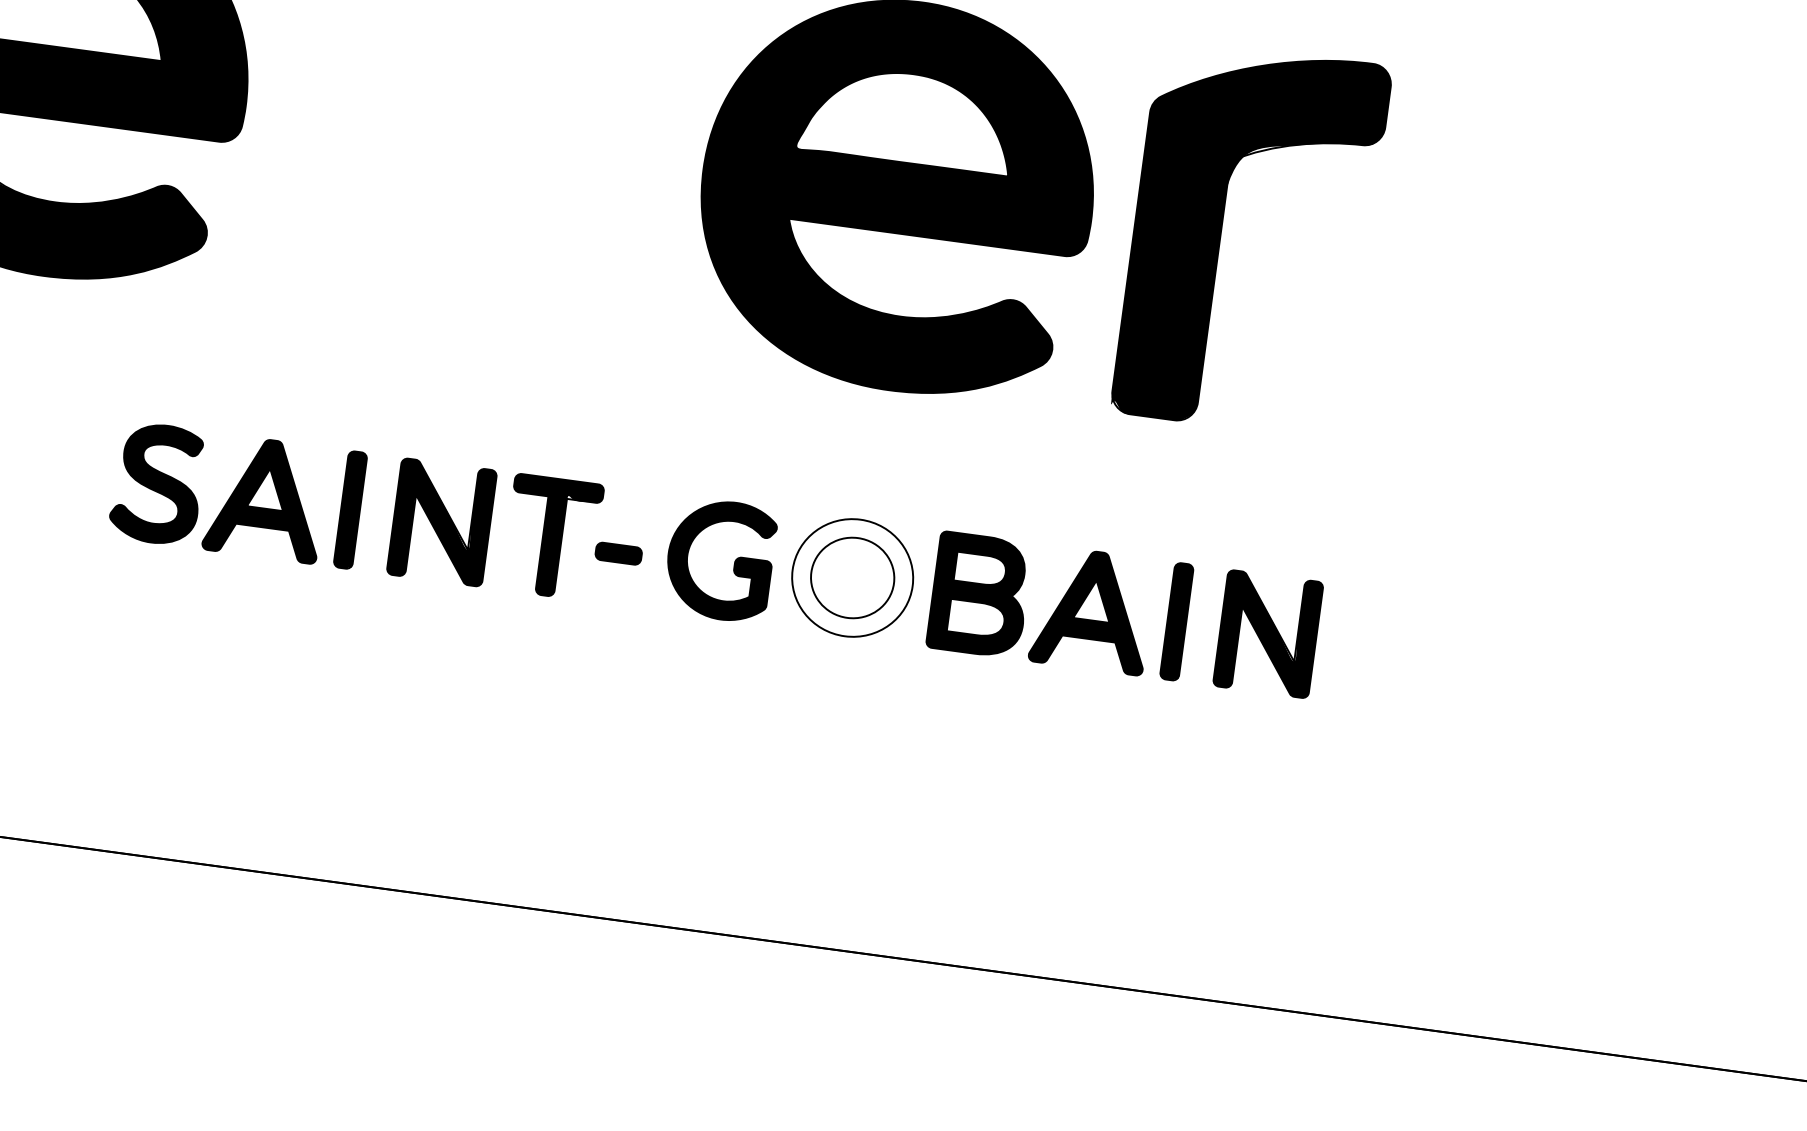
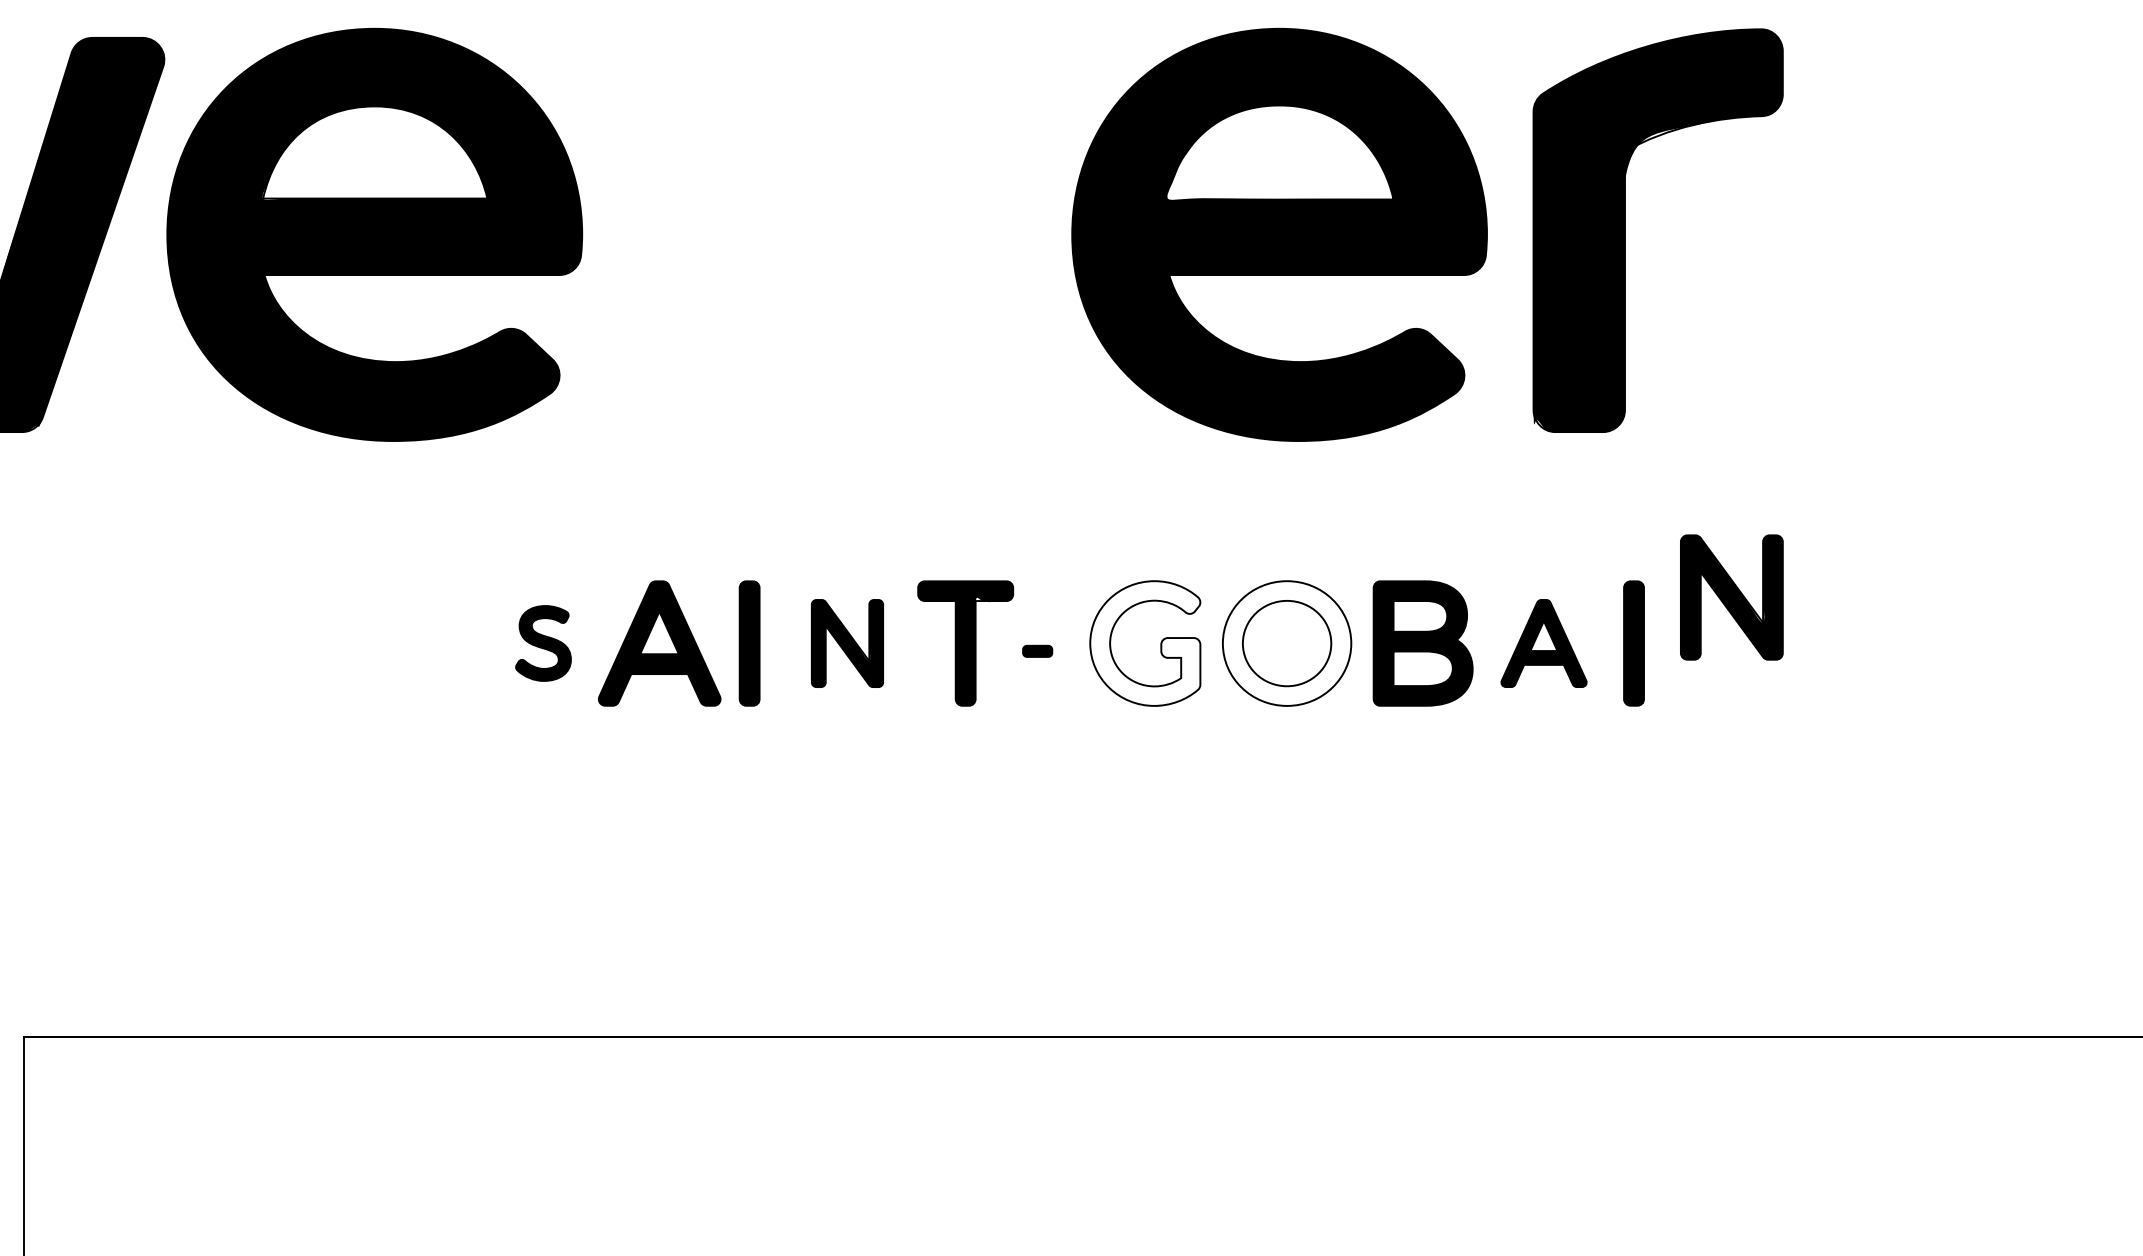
part: (157, 483) -> (543, 643), size x0.6
part: (441, 522) -> (847, 643), size x0.7
part: (618, 553) -> (1037, 651), size x0.6
fill: (720, 560) -> (1145, 643), removed
part: (1092, 610) -> (1543, 643), size x0.7
part: (1267, 634) -> (1731, 597), moved

